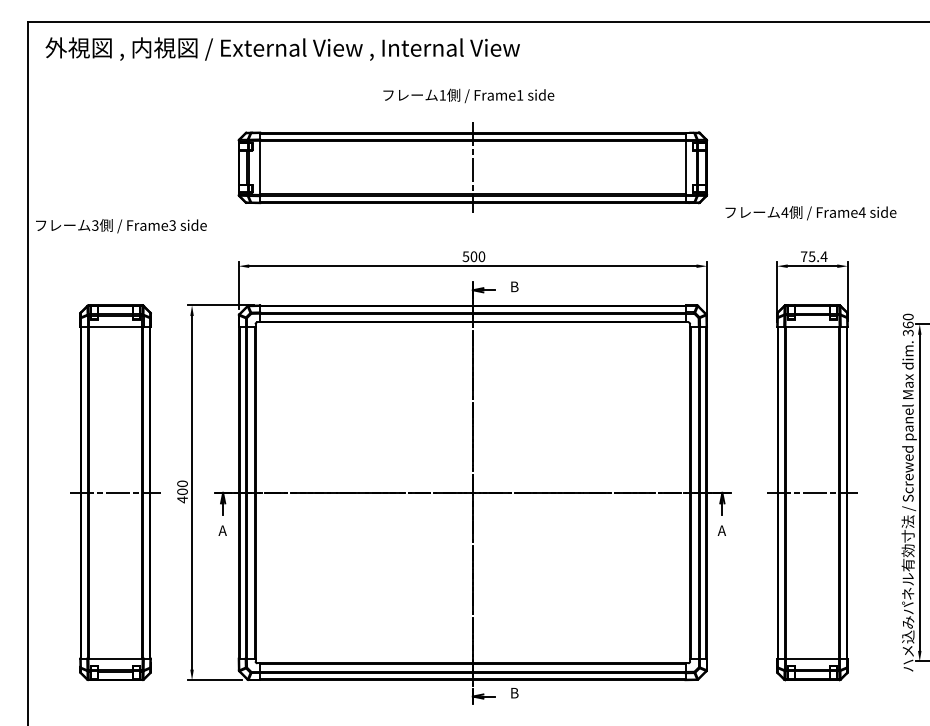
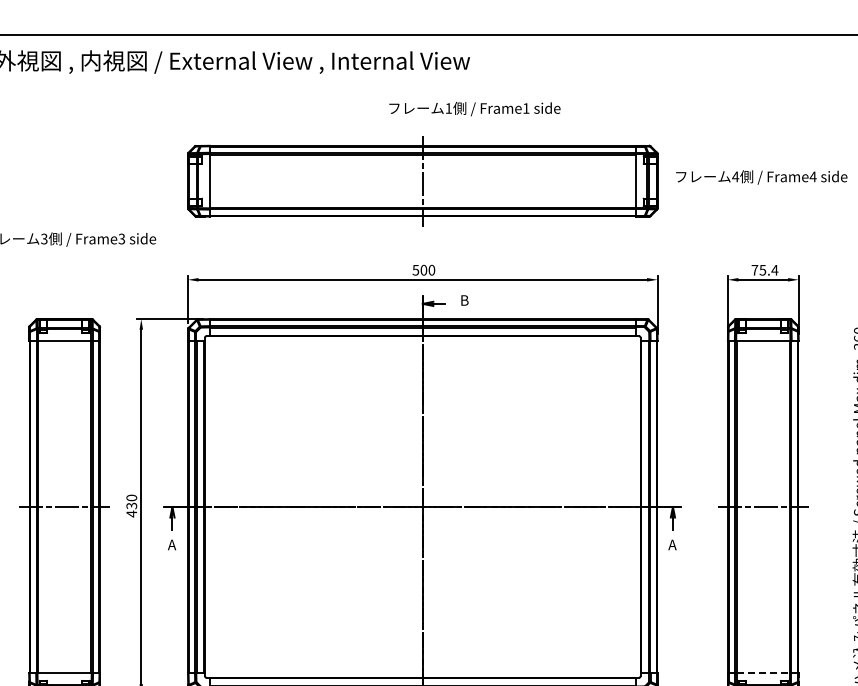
text: (468, 95) -> (474, 108), moved
text: (810, 213) -> (761, 177), moved
text: (182, 491) -> (131, 505), 400 -> 430
line: (812, 658) -> (763, 673), solid -> dashed

